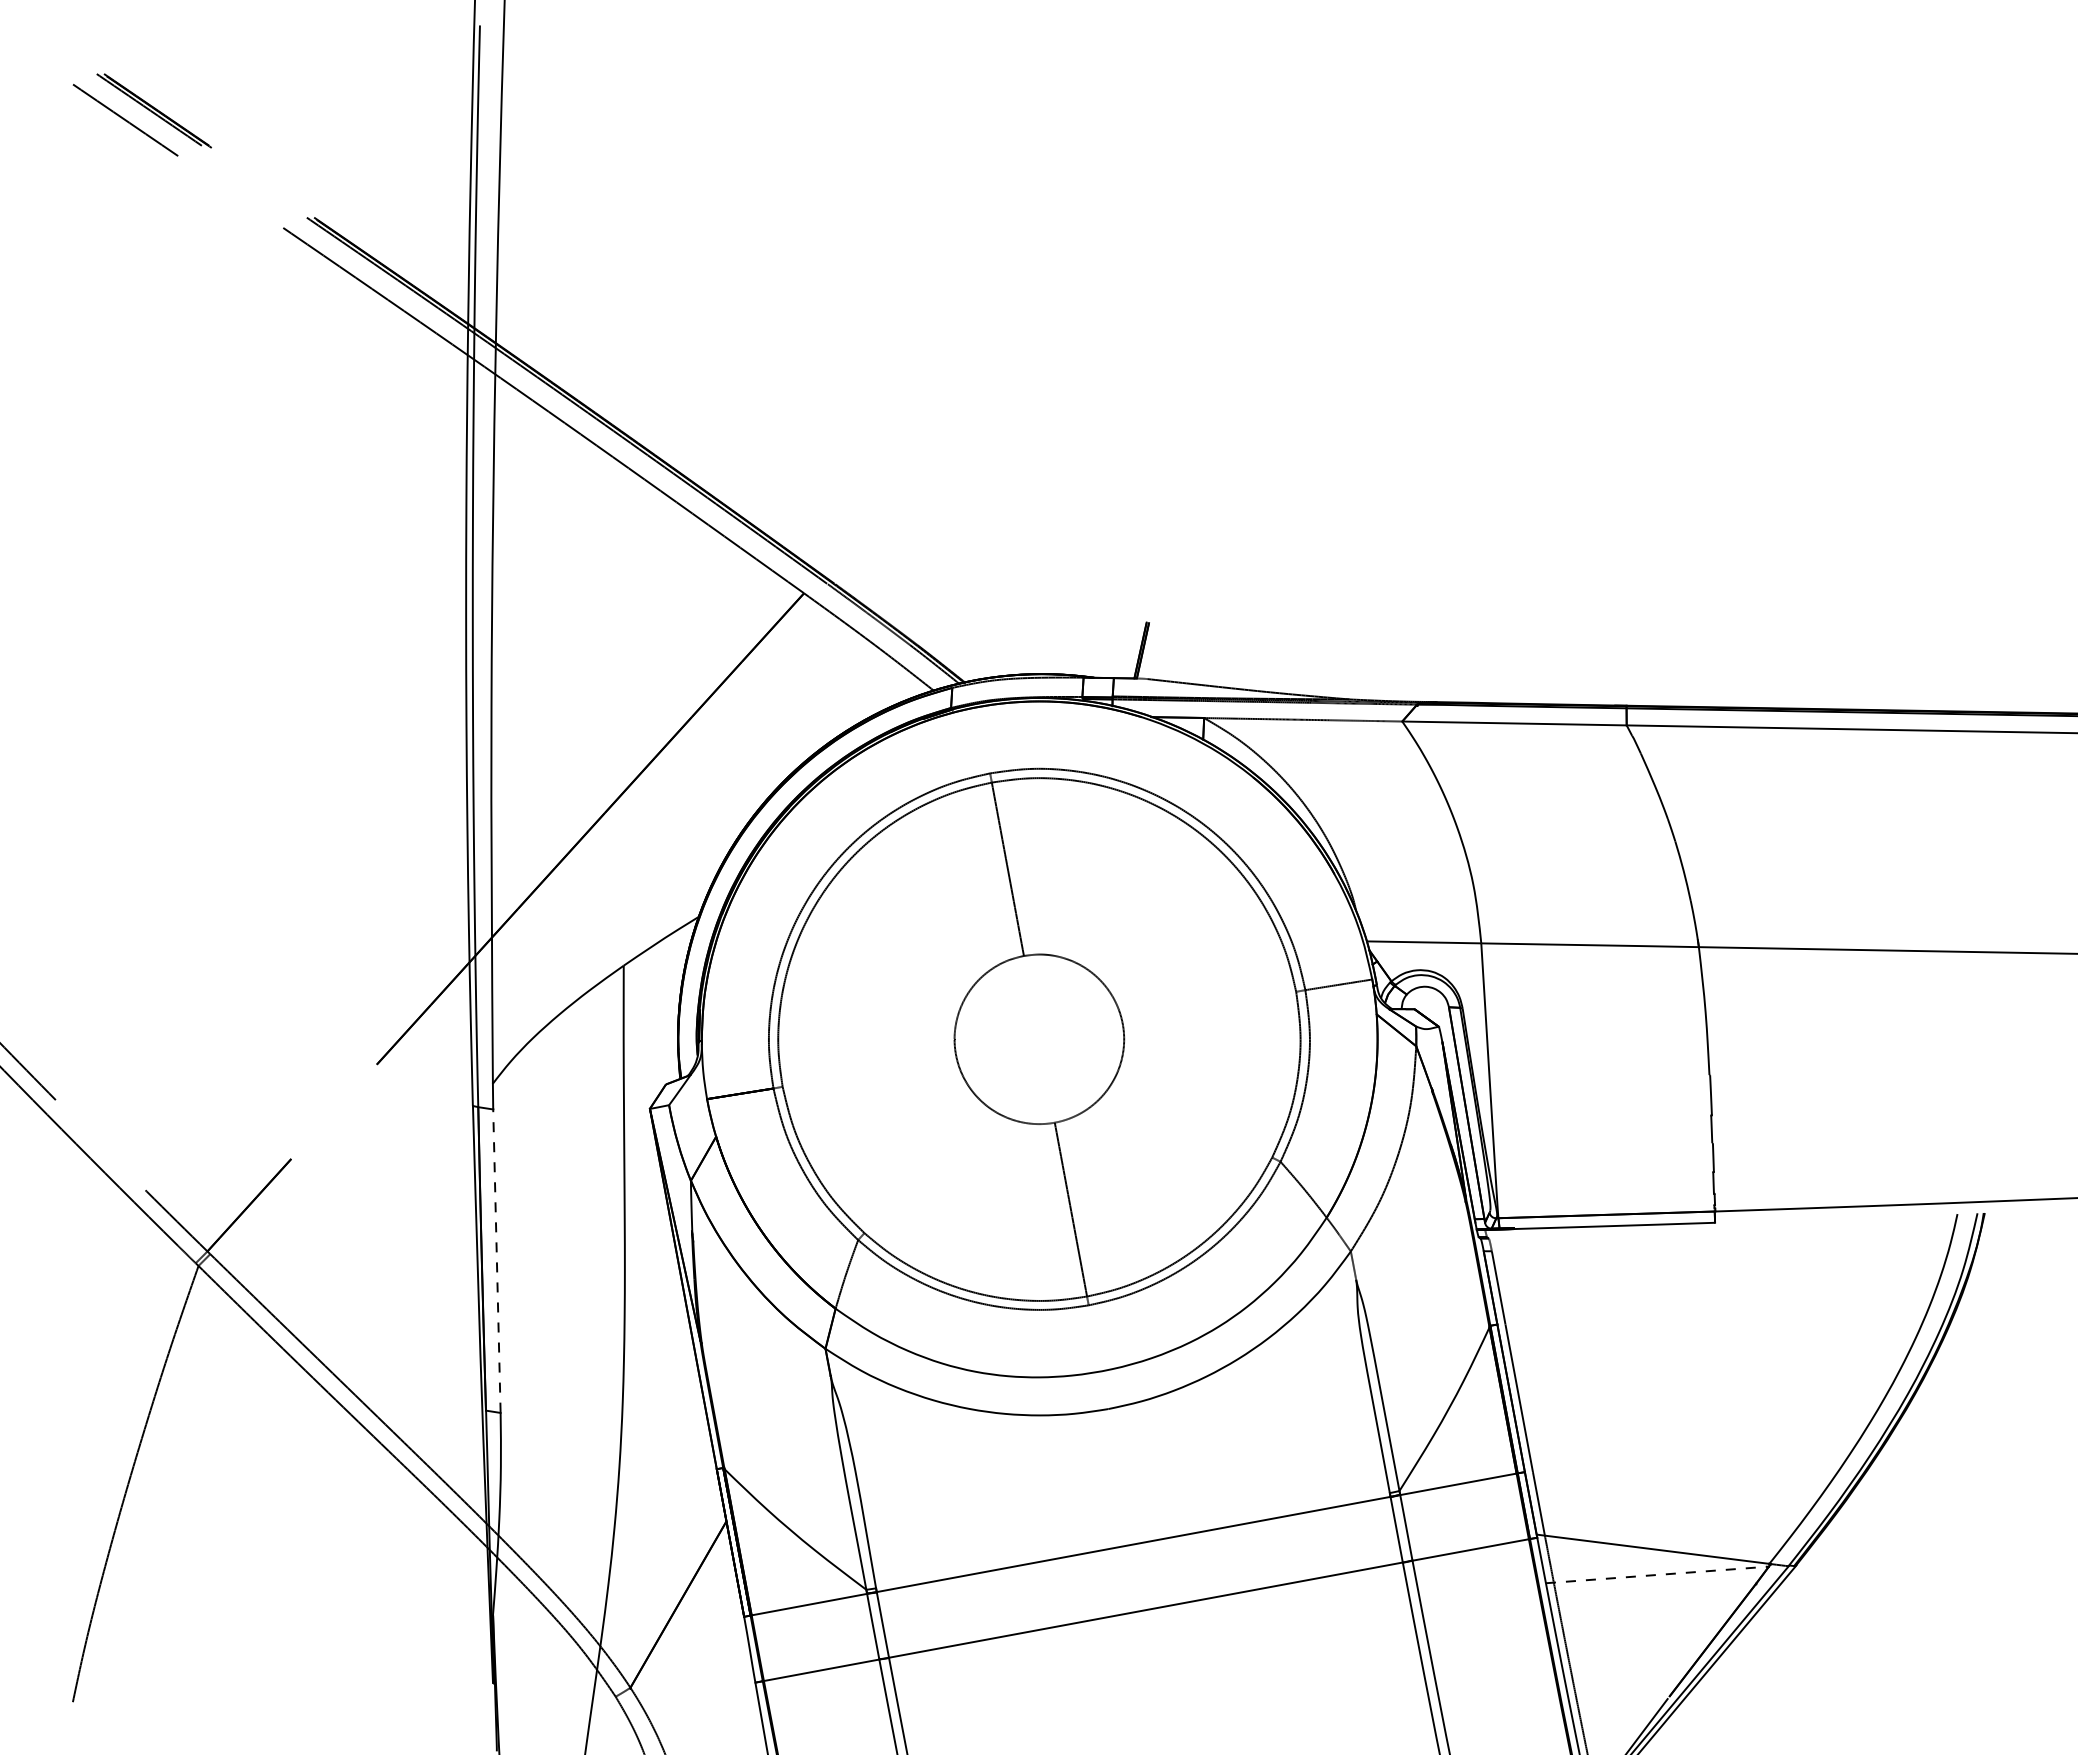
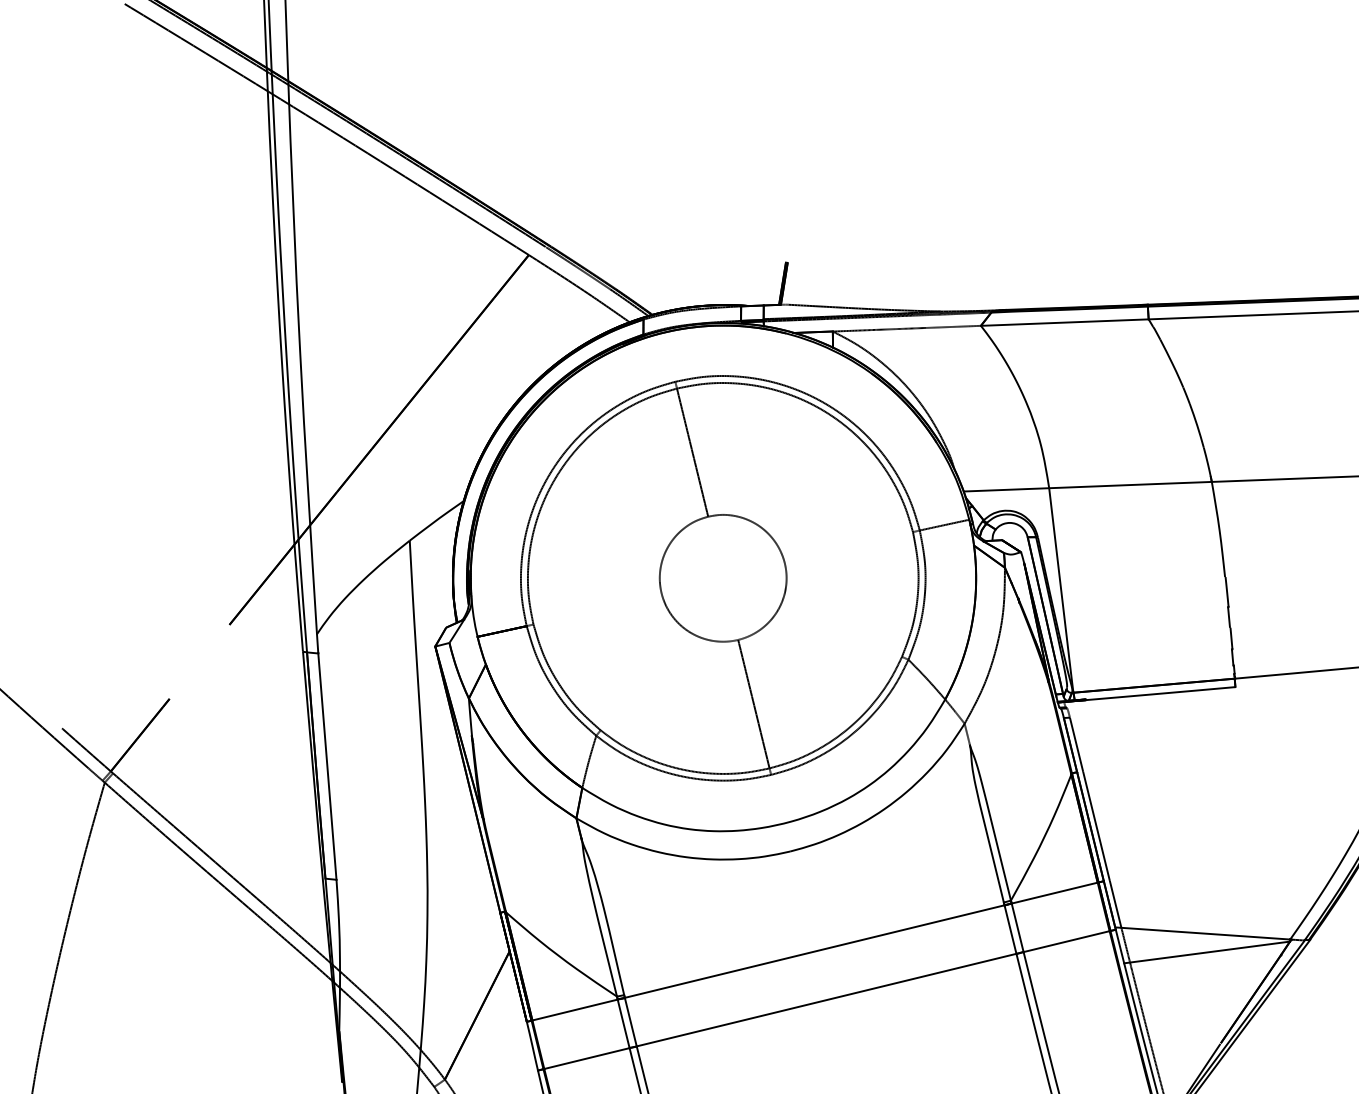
line: (496, 1260) -> (327, 766), dashed -> solid
line: (1656, 1575) -> (1206, 952), dashed -> solid

